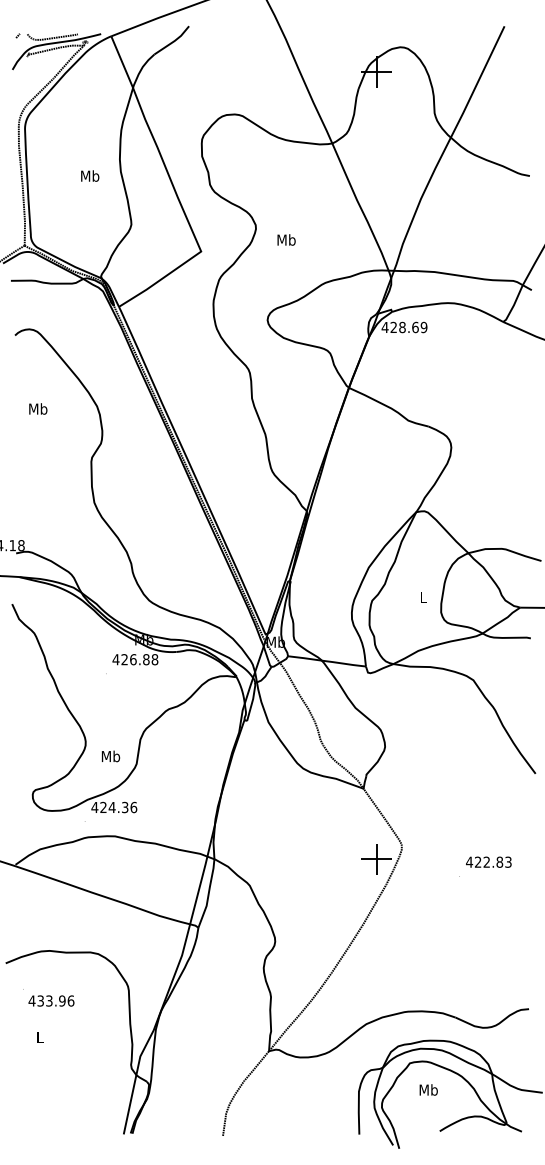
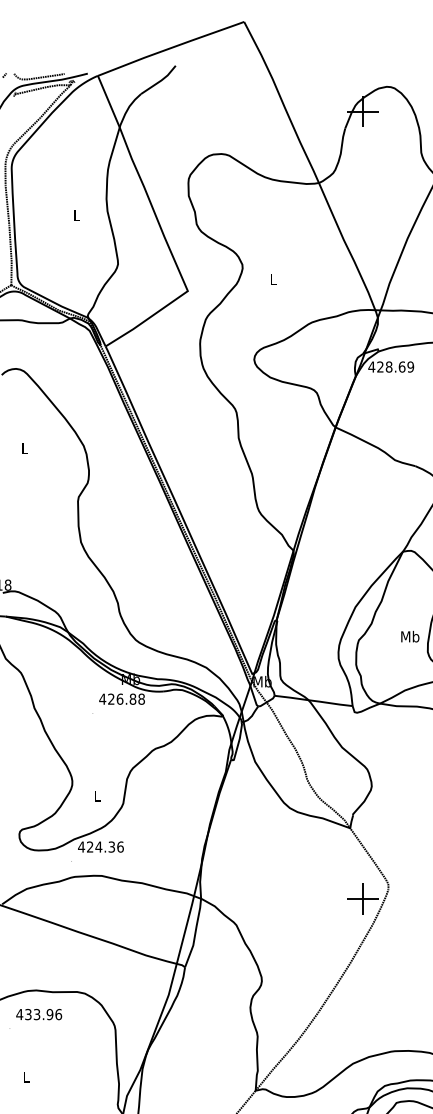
text: (90, 175) -> (77, 215), Mb -> L
text: (286, 239) -> (273, 279), Mb -> L
text: (38, 408) -> (25, 448), Mb -> L
text: (423, 596) -> (410, 636), L -> Mb
text: (110, 756) -> (97, 796), Mb -> L
text: (51, 1000) -> (39, 1014), moved

